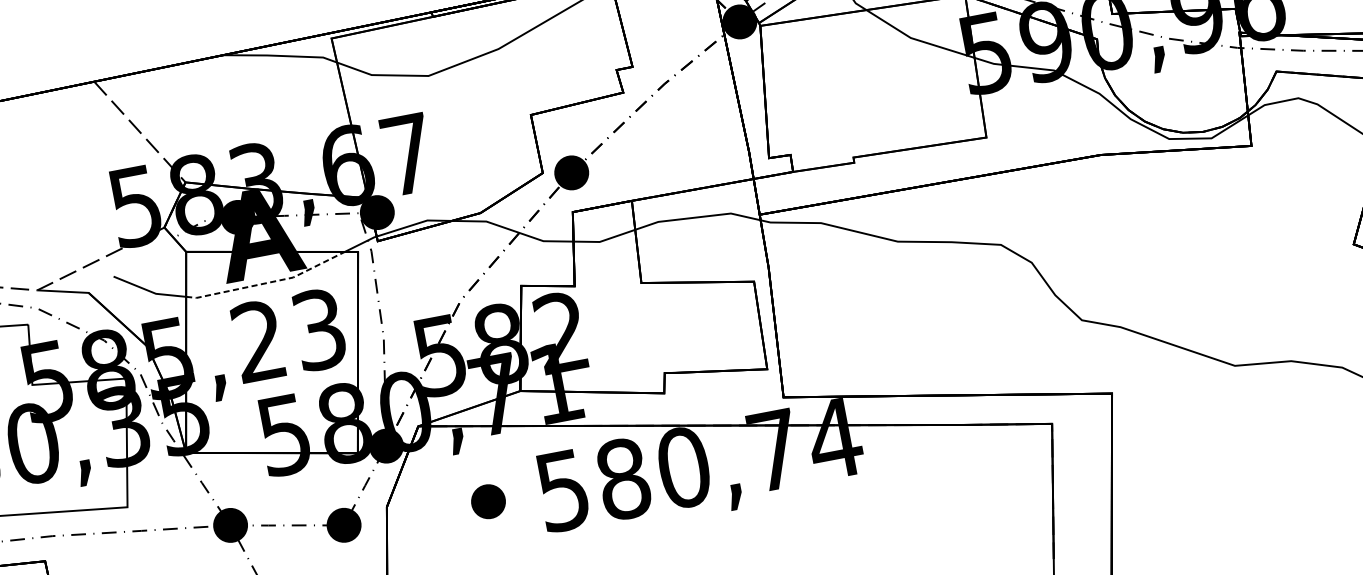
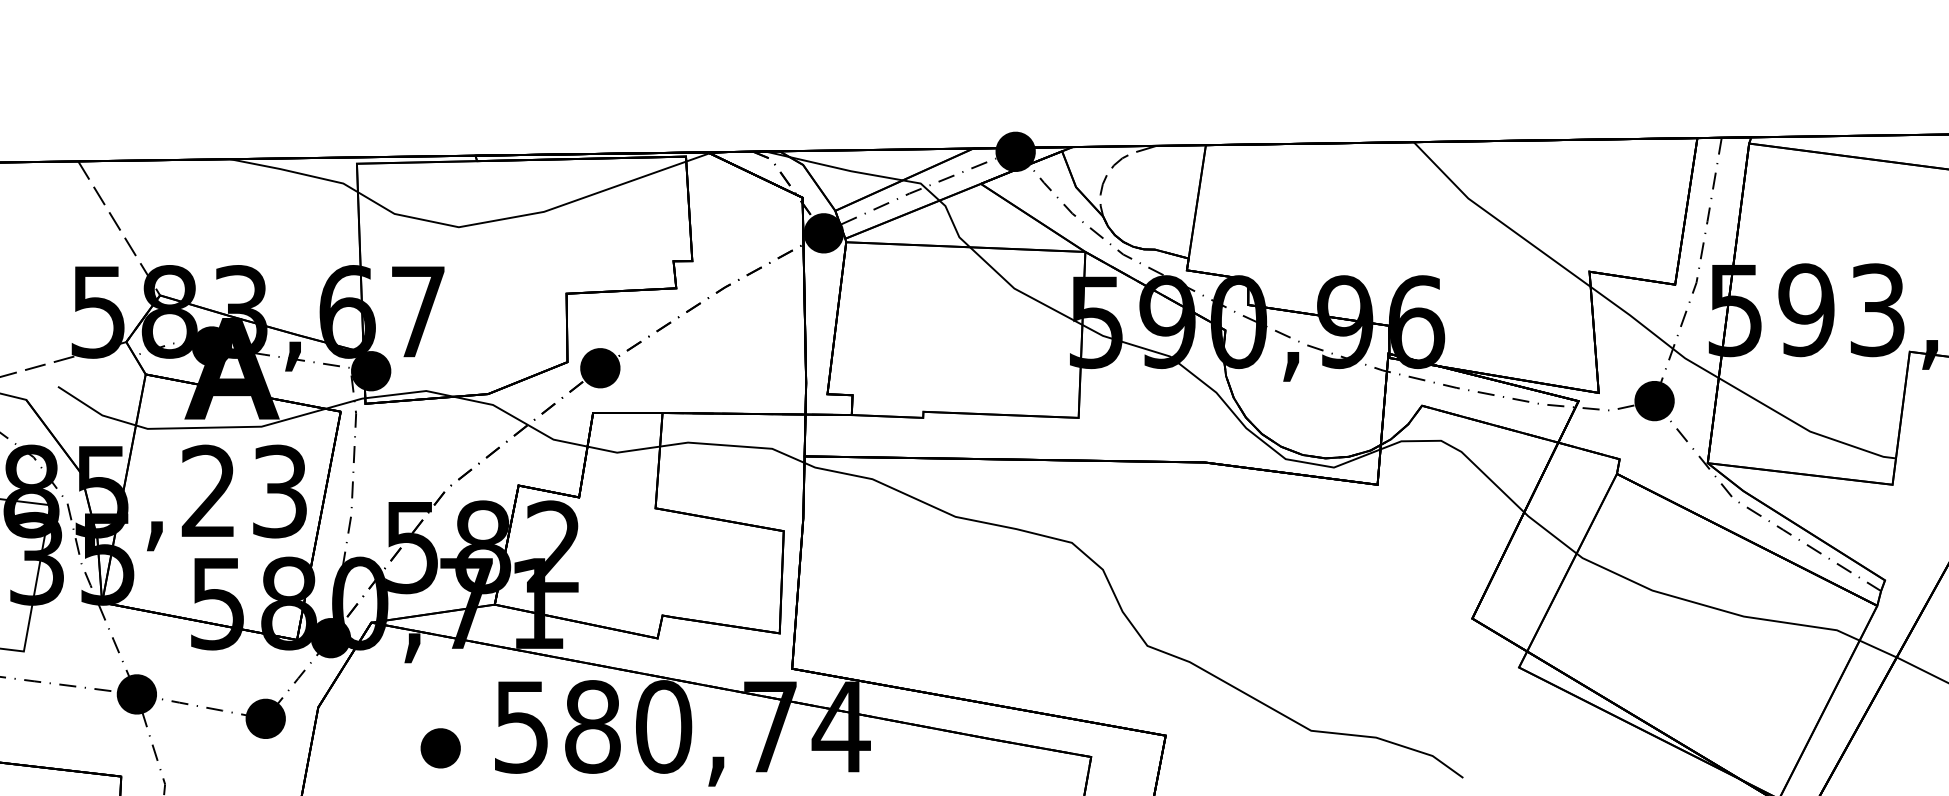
line: (267, 283) -> (231, 427), dashed -> solid
part: (488, 501) -> (440, 748), moved

